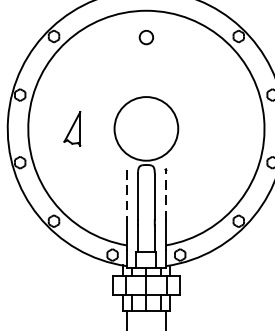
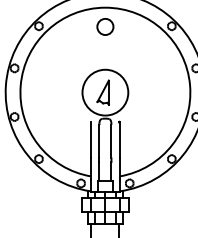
circle: (146, 36) -> (105, 26), size x1.67
part: (71, 128) -> (102, 92), moved
line: (165, 193) -> (119, 139), dashed -> solid
line: (127, 195) -> (91, 140), dashed -> solid

